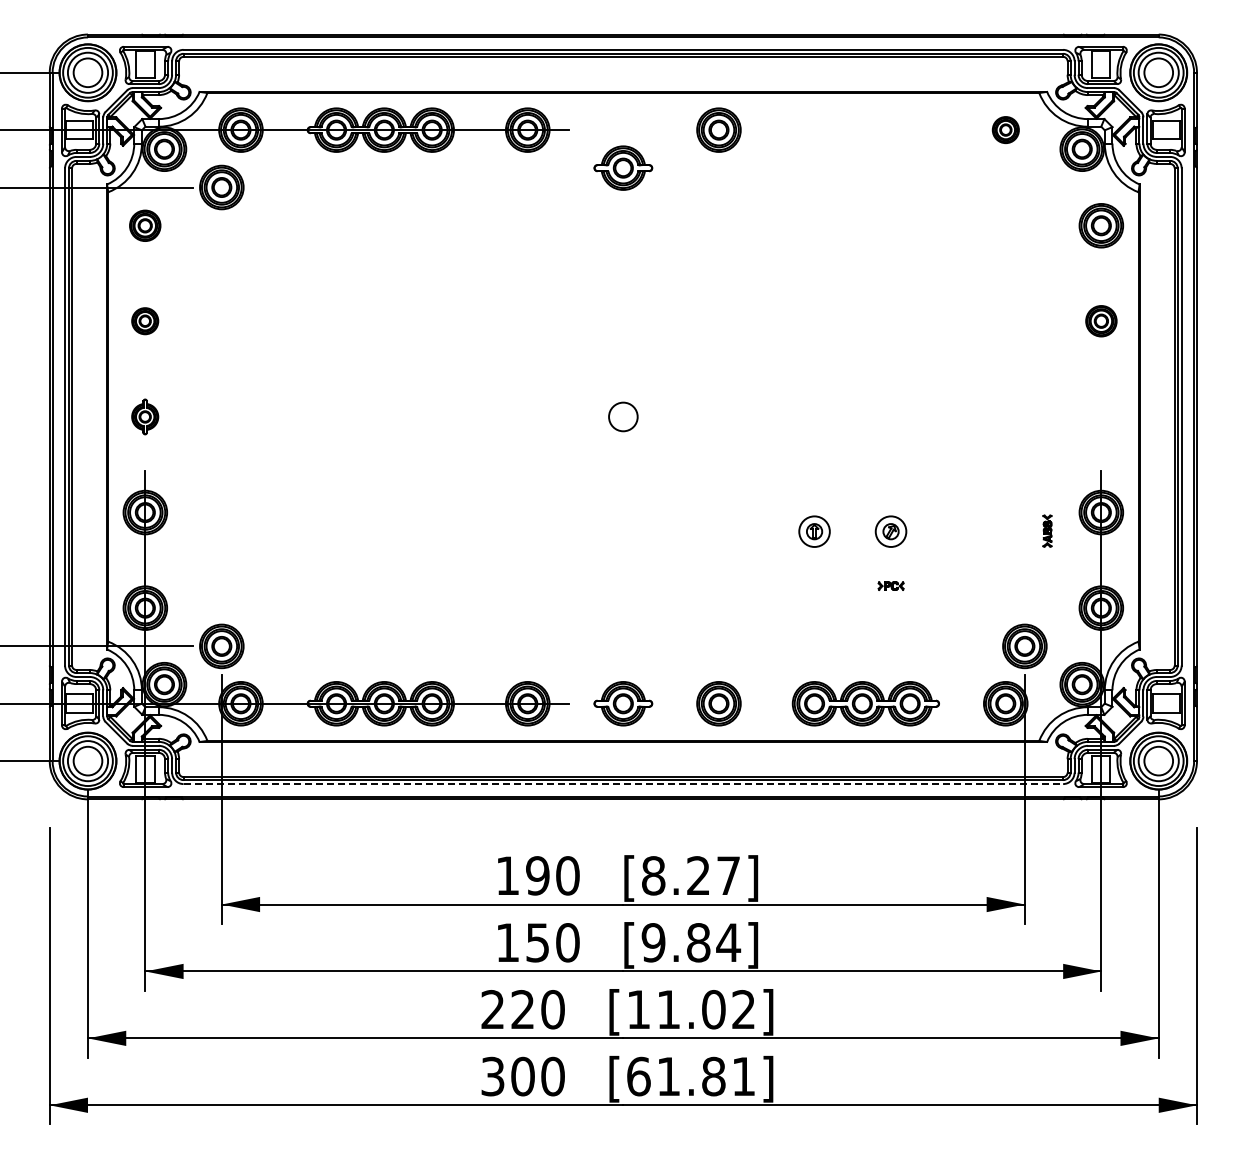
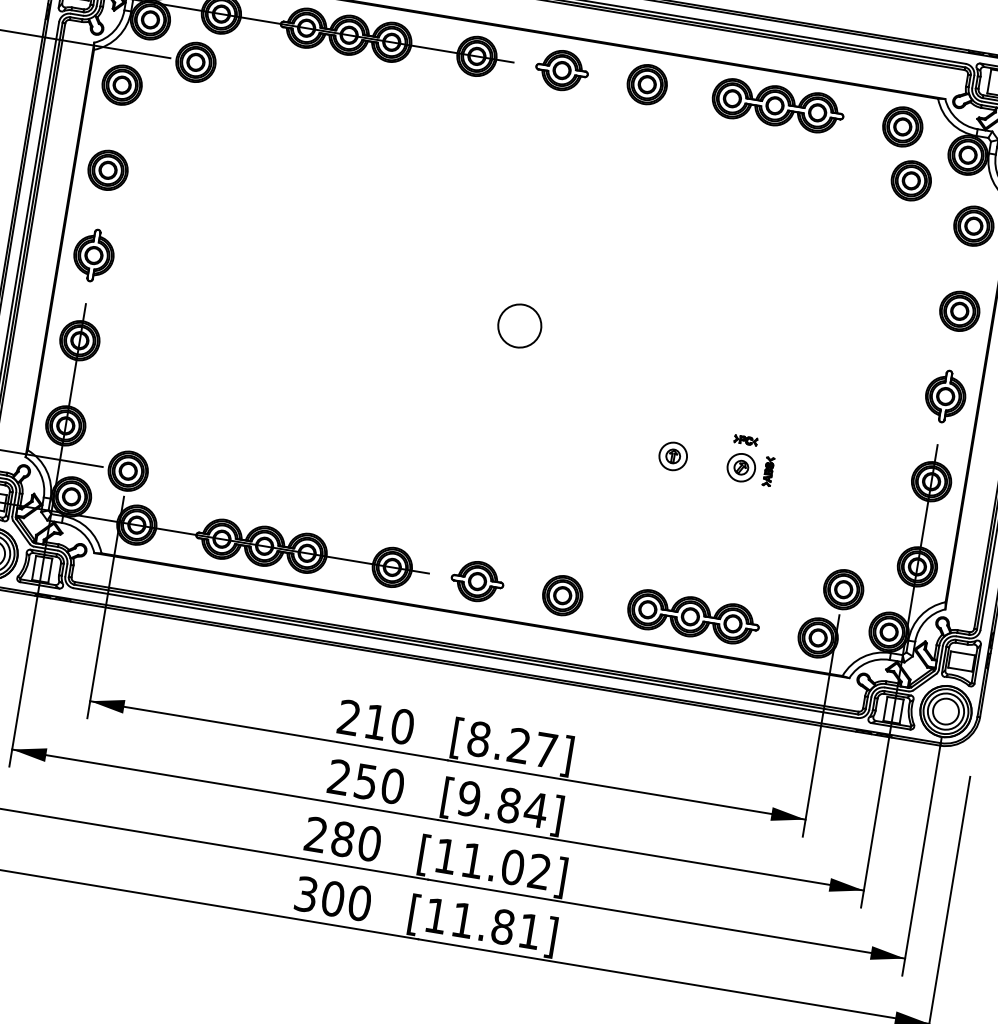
part: (865, 129) -> (777, 105), added
part: (1005, 129) -> (902, 126), size x1.67
part: (623, 167) -> (562, 69), moved
part: (1024, 187) -> (911, 180), added
part: (144, 225) -> (121, 84), size x1.43
part: (144, 320) -> (107, 169), size x1.67
part: (1101, 320) -> (959, 310), size x1.43
part: (144, 416) -> (93, 255), size x1.67
circle: (623, 416) -> (520, 325), size x1.67
part: (1101, 416) -> (945, 396), added
part: (1047, 530) -> (768, 471), moved
part: (890, 585) -> (745, 439), moved
line: (623, 784) -> (465, 653), dashed -> solid
text: (522, 875) -> (362, 719), 190 -> 210
text: (507, 942) -> (339, 777), 150 -> 250
text: (522, 1009) -> (342, 839), 220 -> 280
text: (638, 1076) -> (436, 915), [61.81] -> [11.81]

